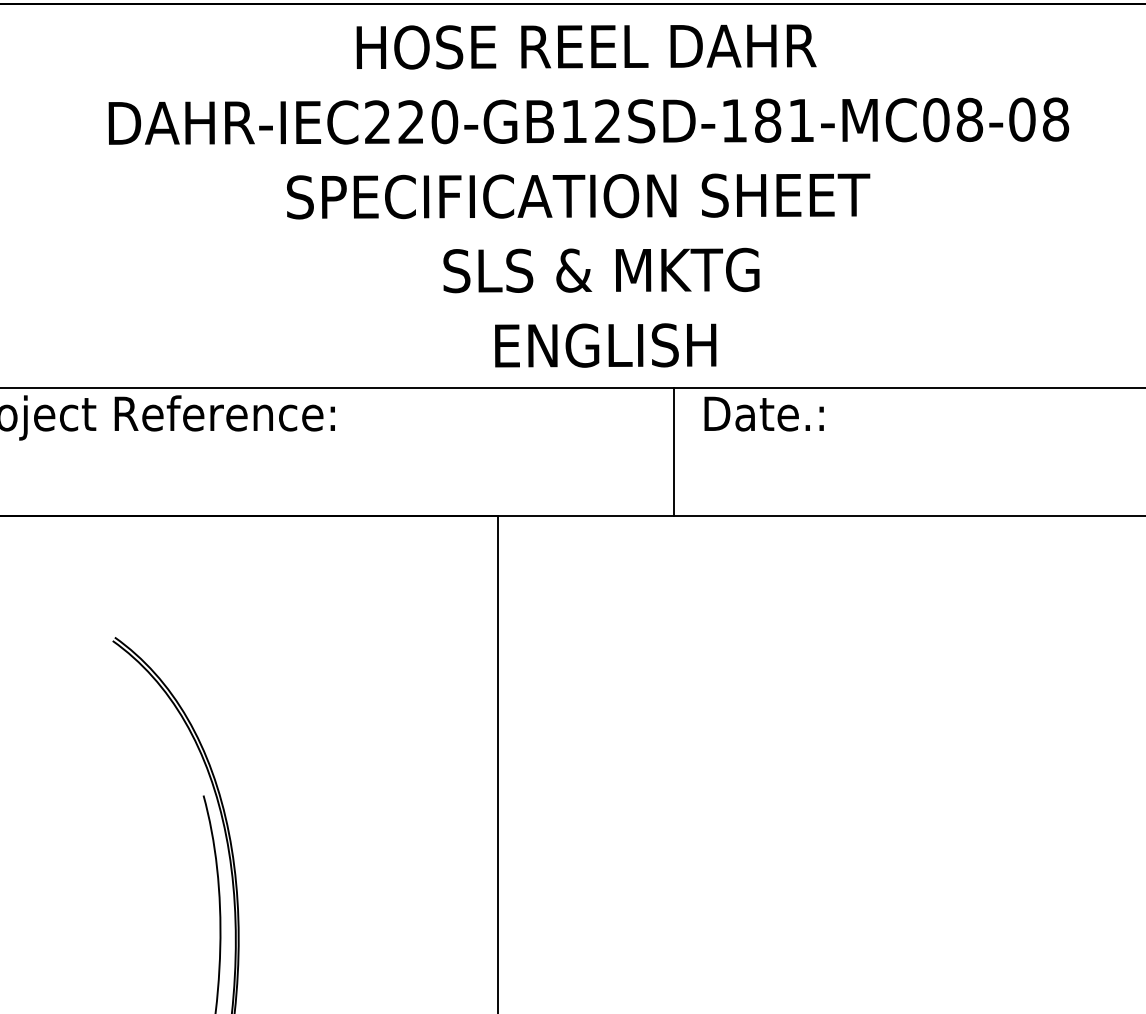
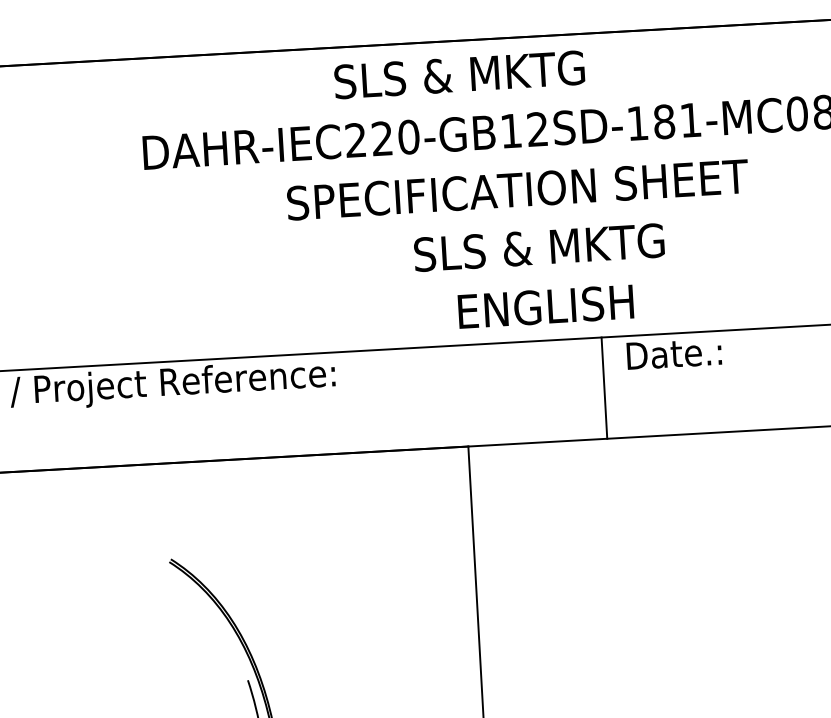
text: (585, 46) -> (516, 71), HOSE REEL DAHR -> SLS & MKTG

